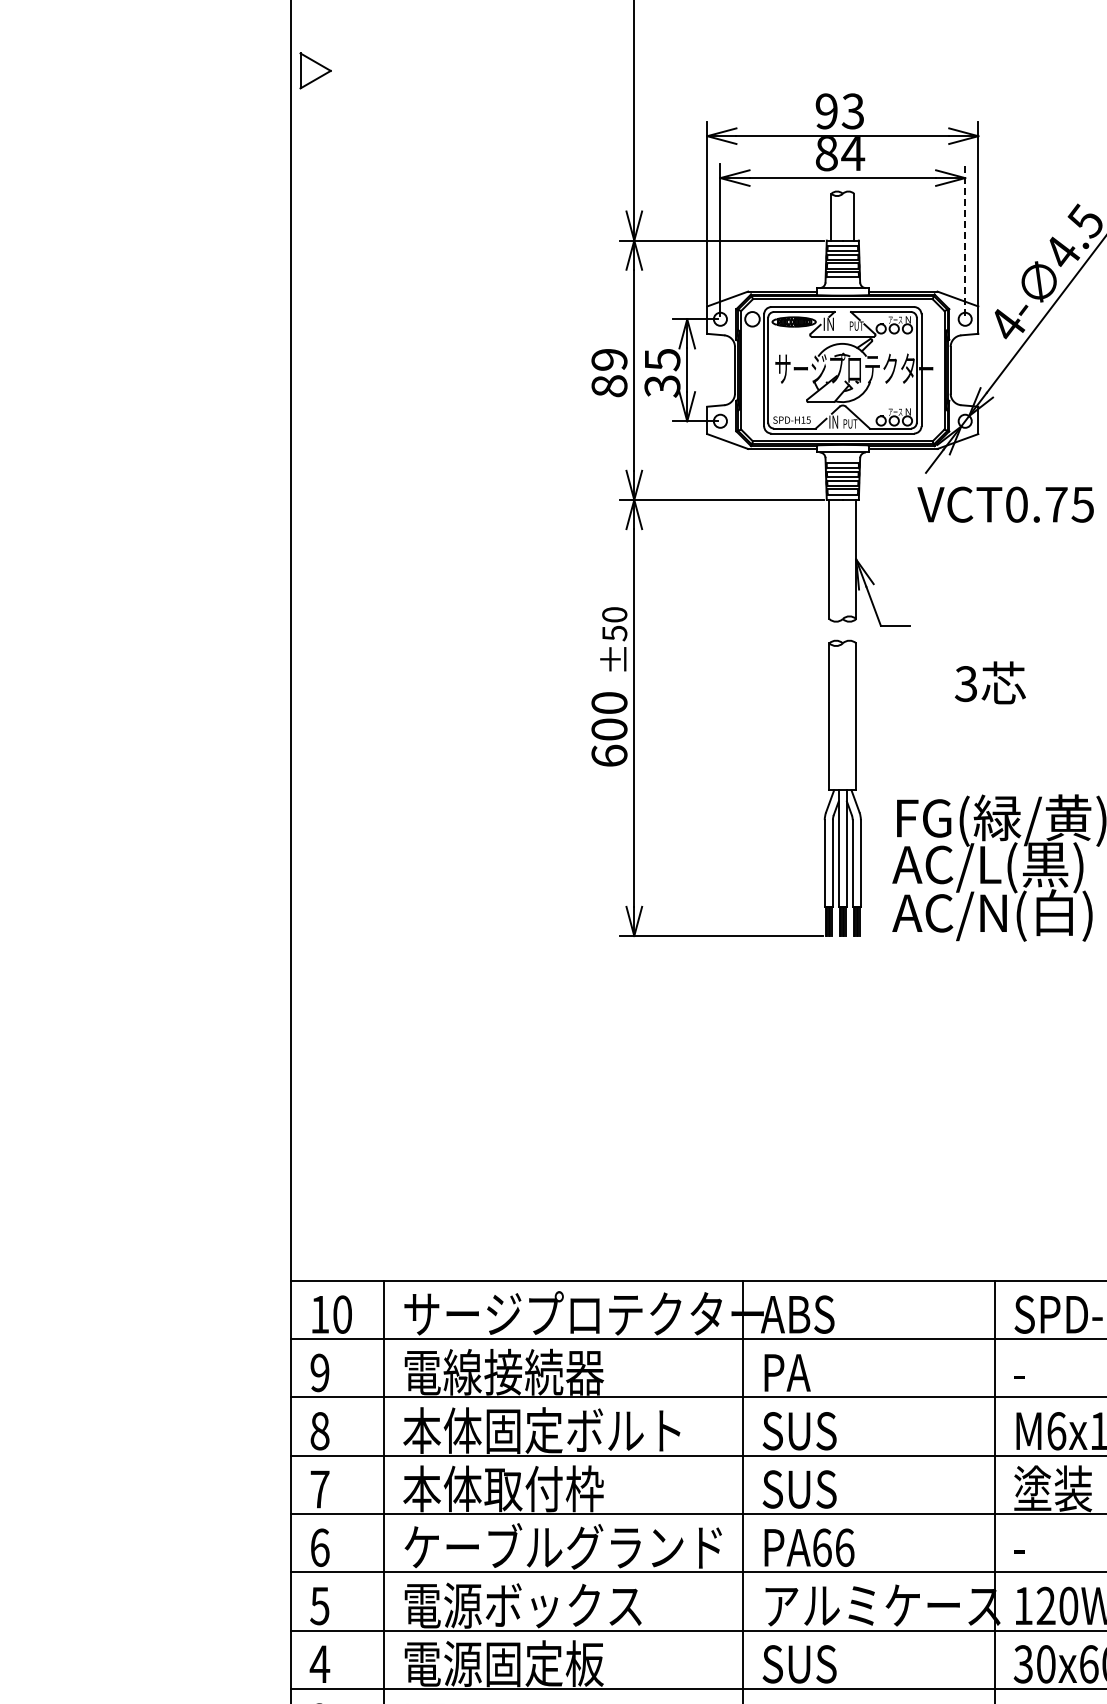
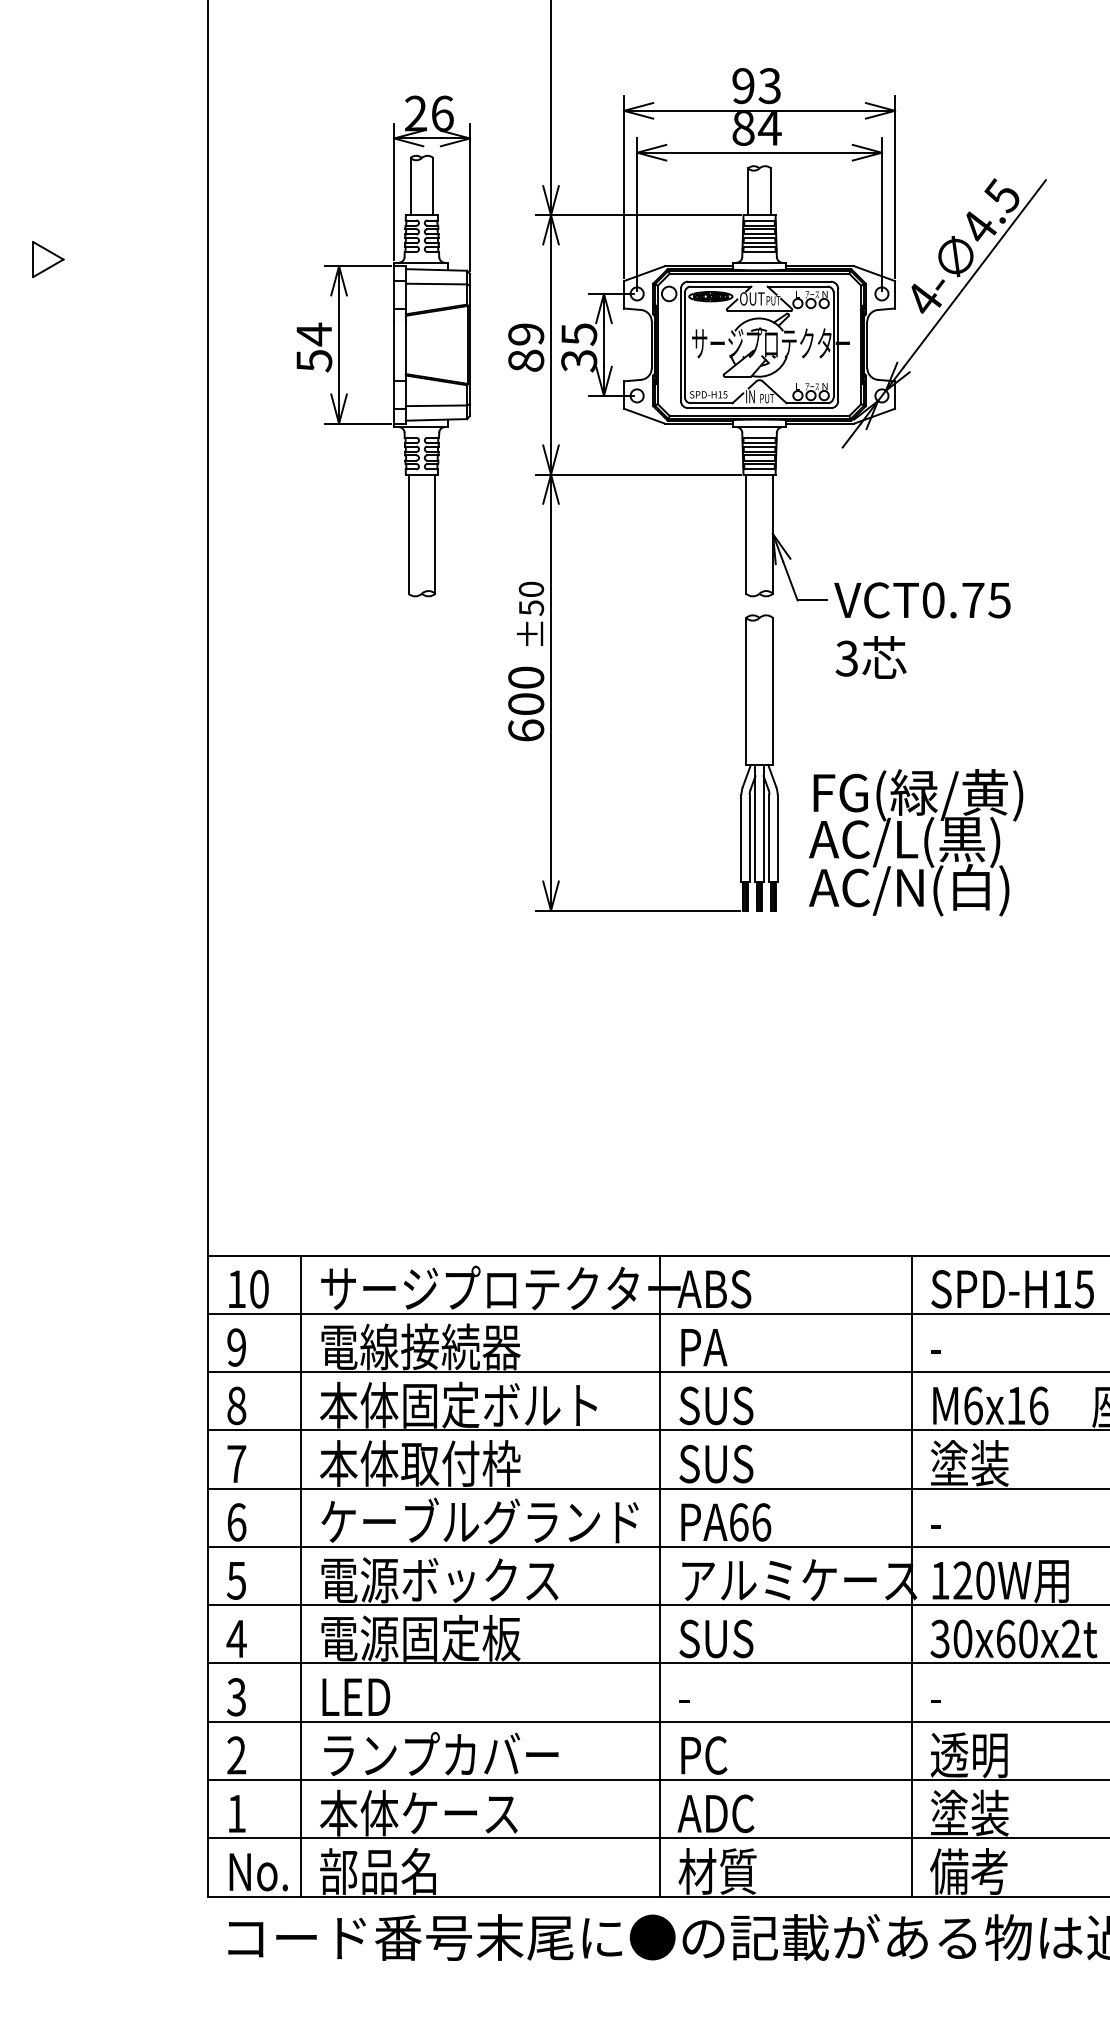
part: (315, 70) -> (48, 259), moved
line: (964, 239) -> (881, 214), dashed -> solid
text: (835, 323) -> (752, 298), IN -> OUT
part: (476, 371) -> (393, 346), added
text: (1005, 504) -> (922, 600), moved
text: (989, 682) -> (870, 657), moved

